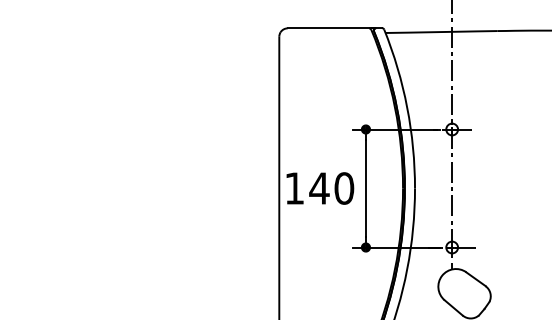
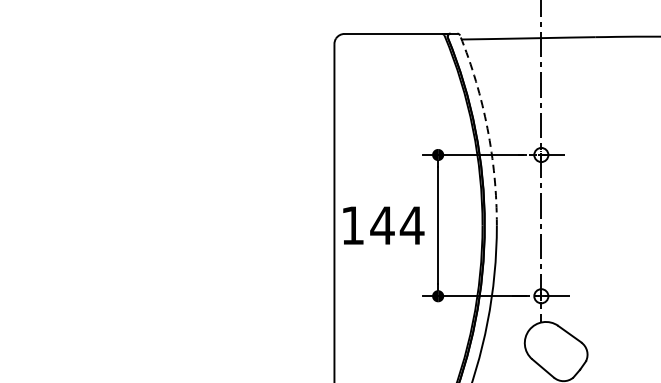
arc: (407, 107) -> (487, 128), solid -> dashed
text: (344, 188) -> (412, 225), 140 -> 144

